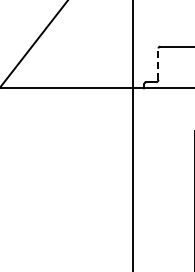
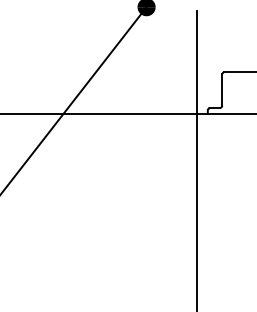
line: (158, 63) -> (222, 89), dashed -> solid

